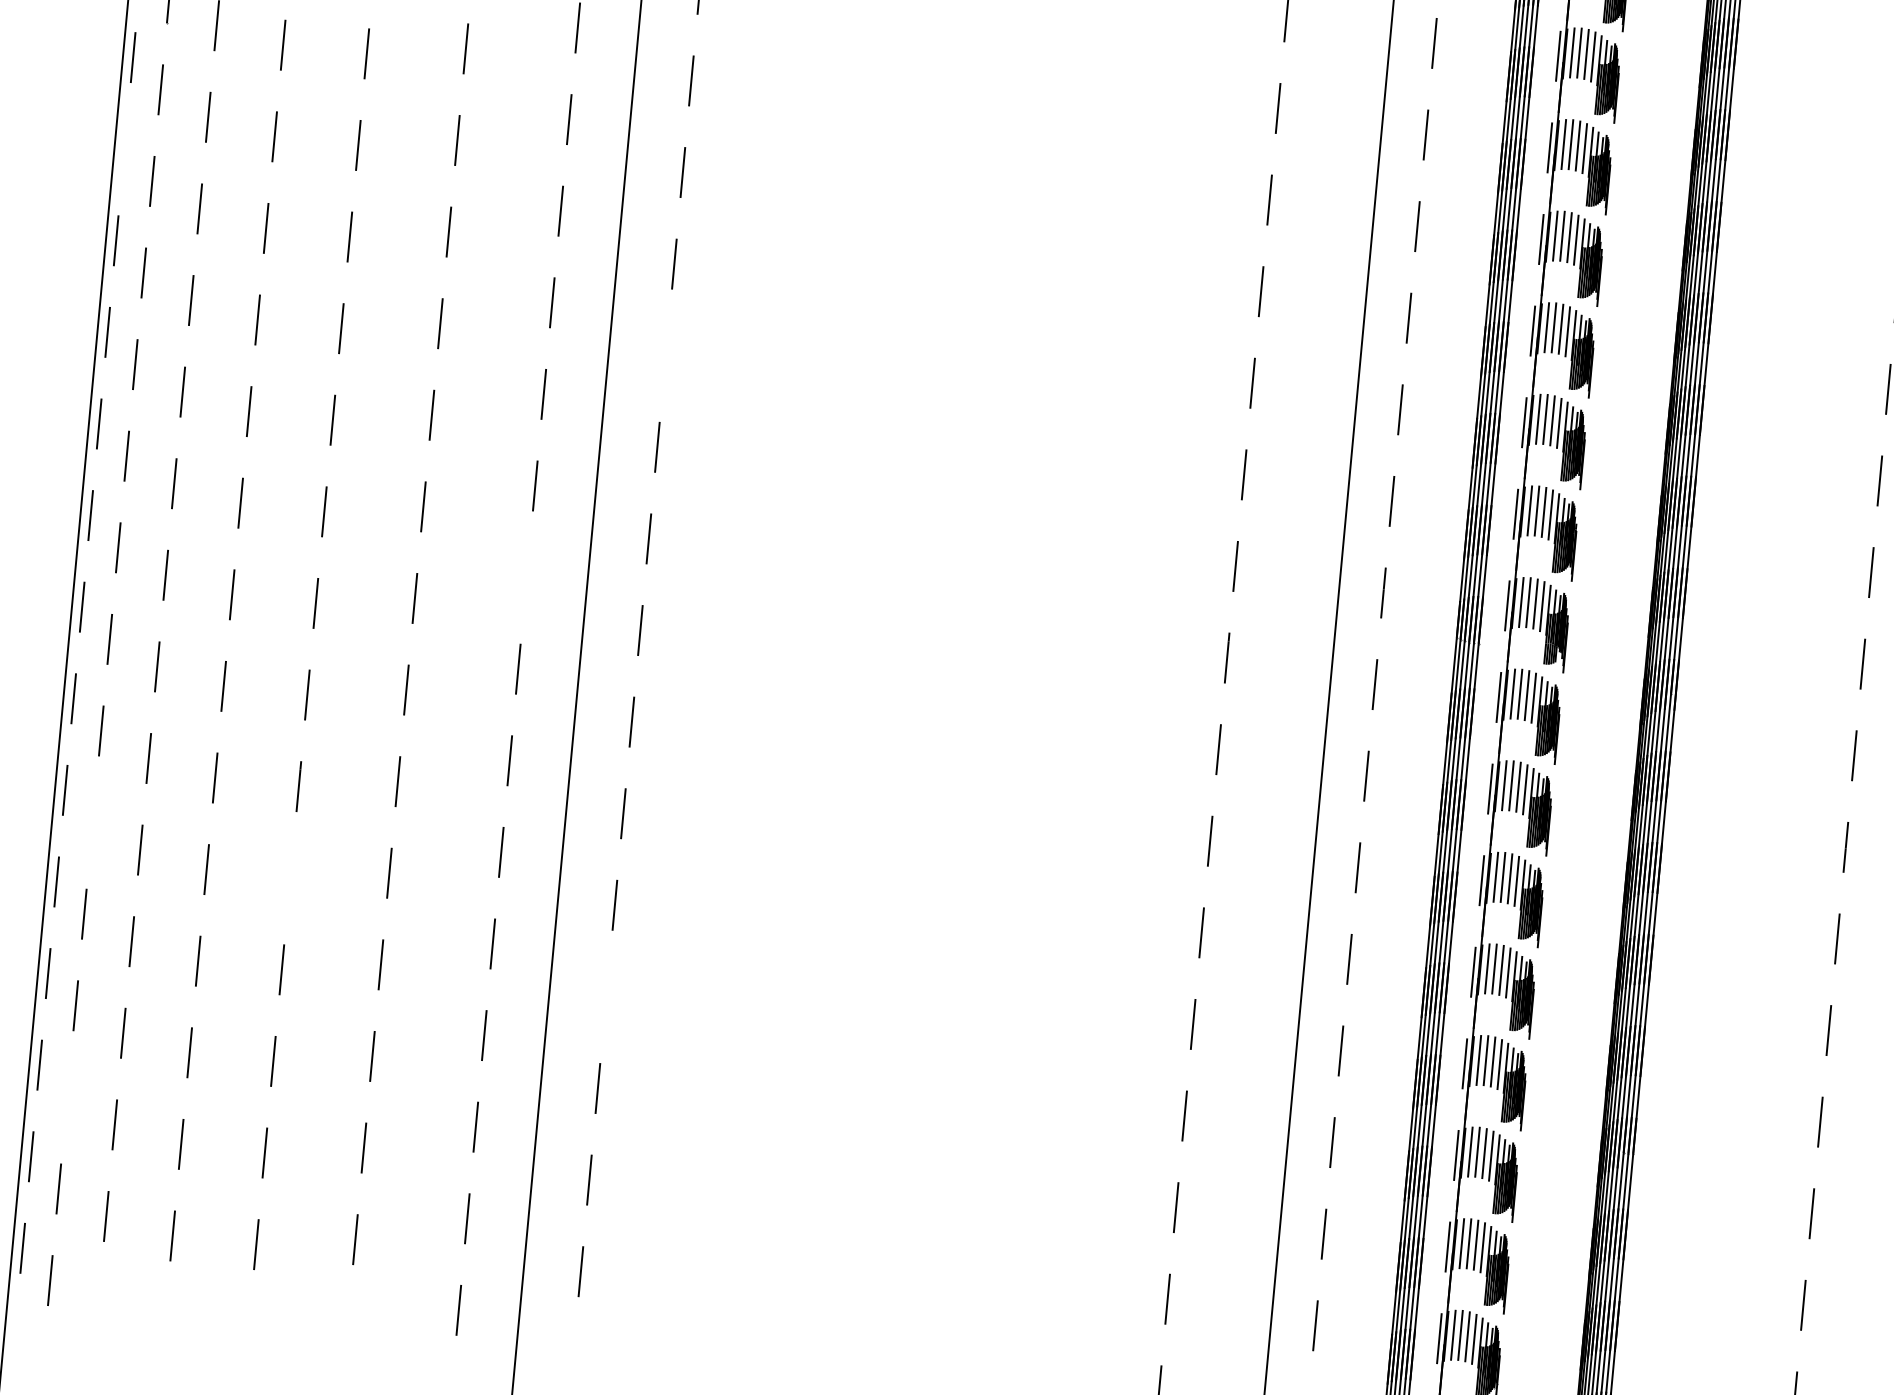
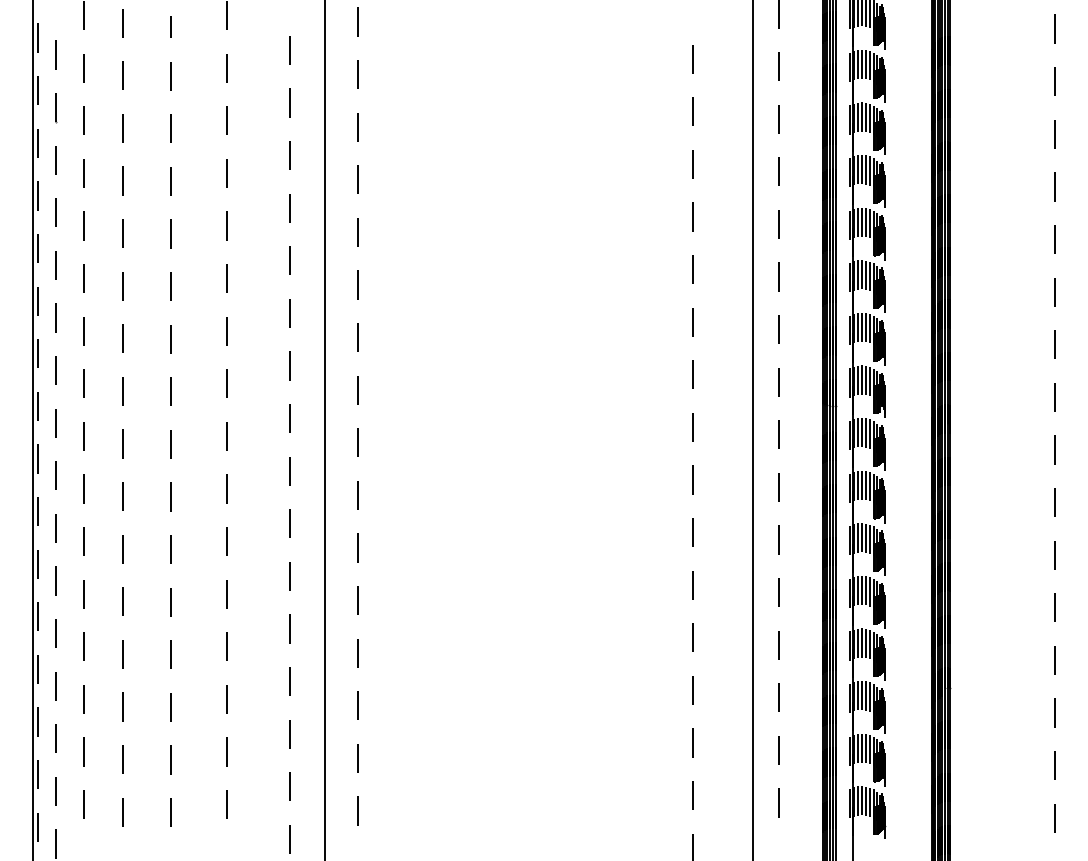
line: (124, 148) -> (38, 195), added
line: (665, 354) -> (357, 284), added
line: (525, 577) -> (289, 418), added
line: (92, 821) -> (55, 580), added
line: (290, 876) -> (171, 601), added
line: (606, 995) -> (357, 652), added
line: (66, 1096) -> (55, 738), added

